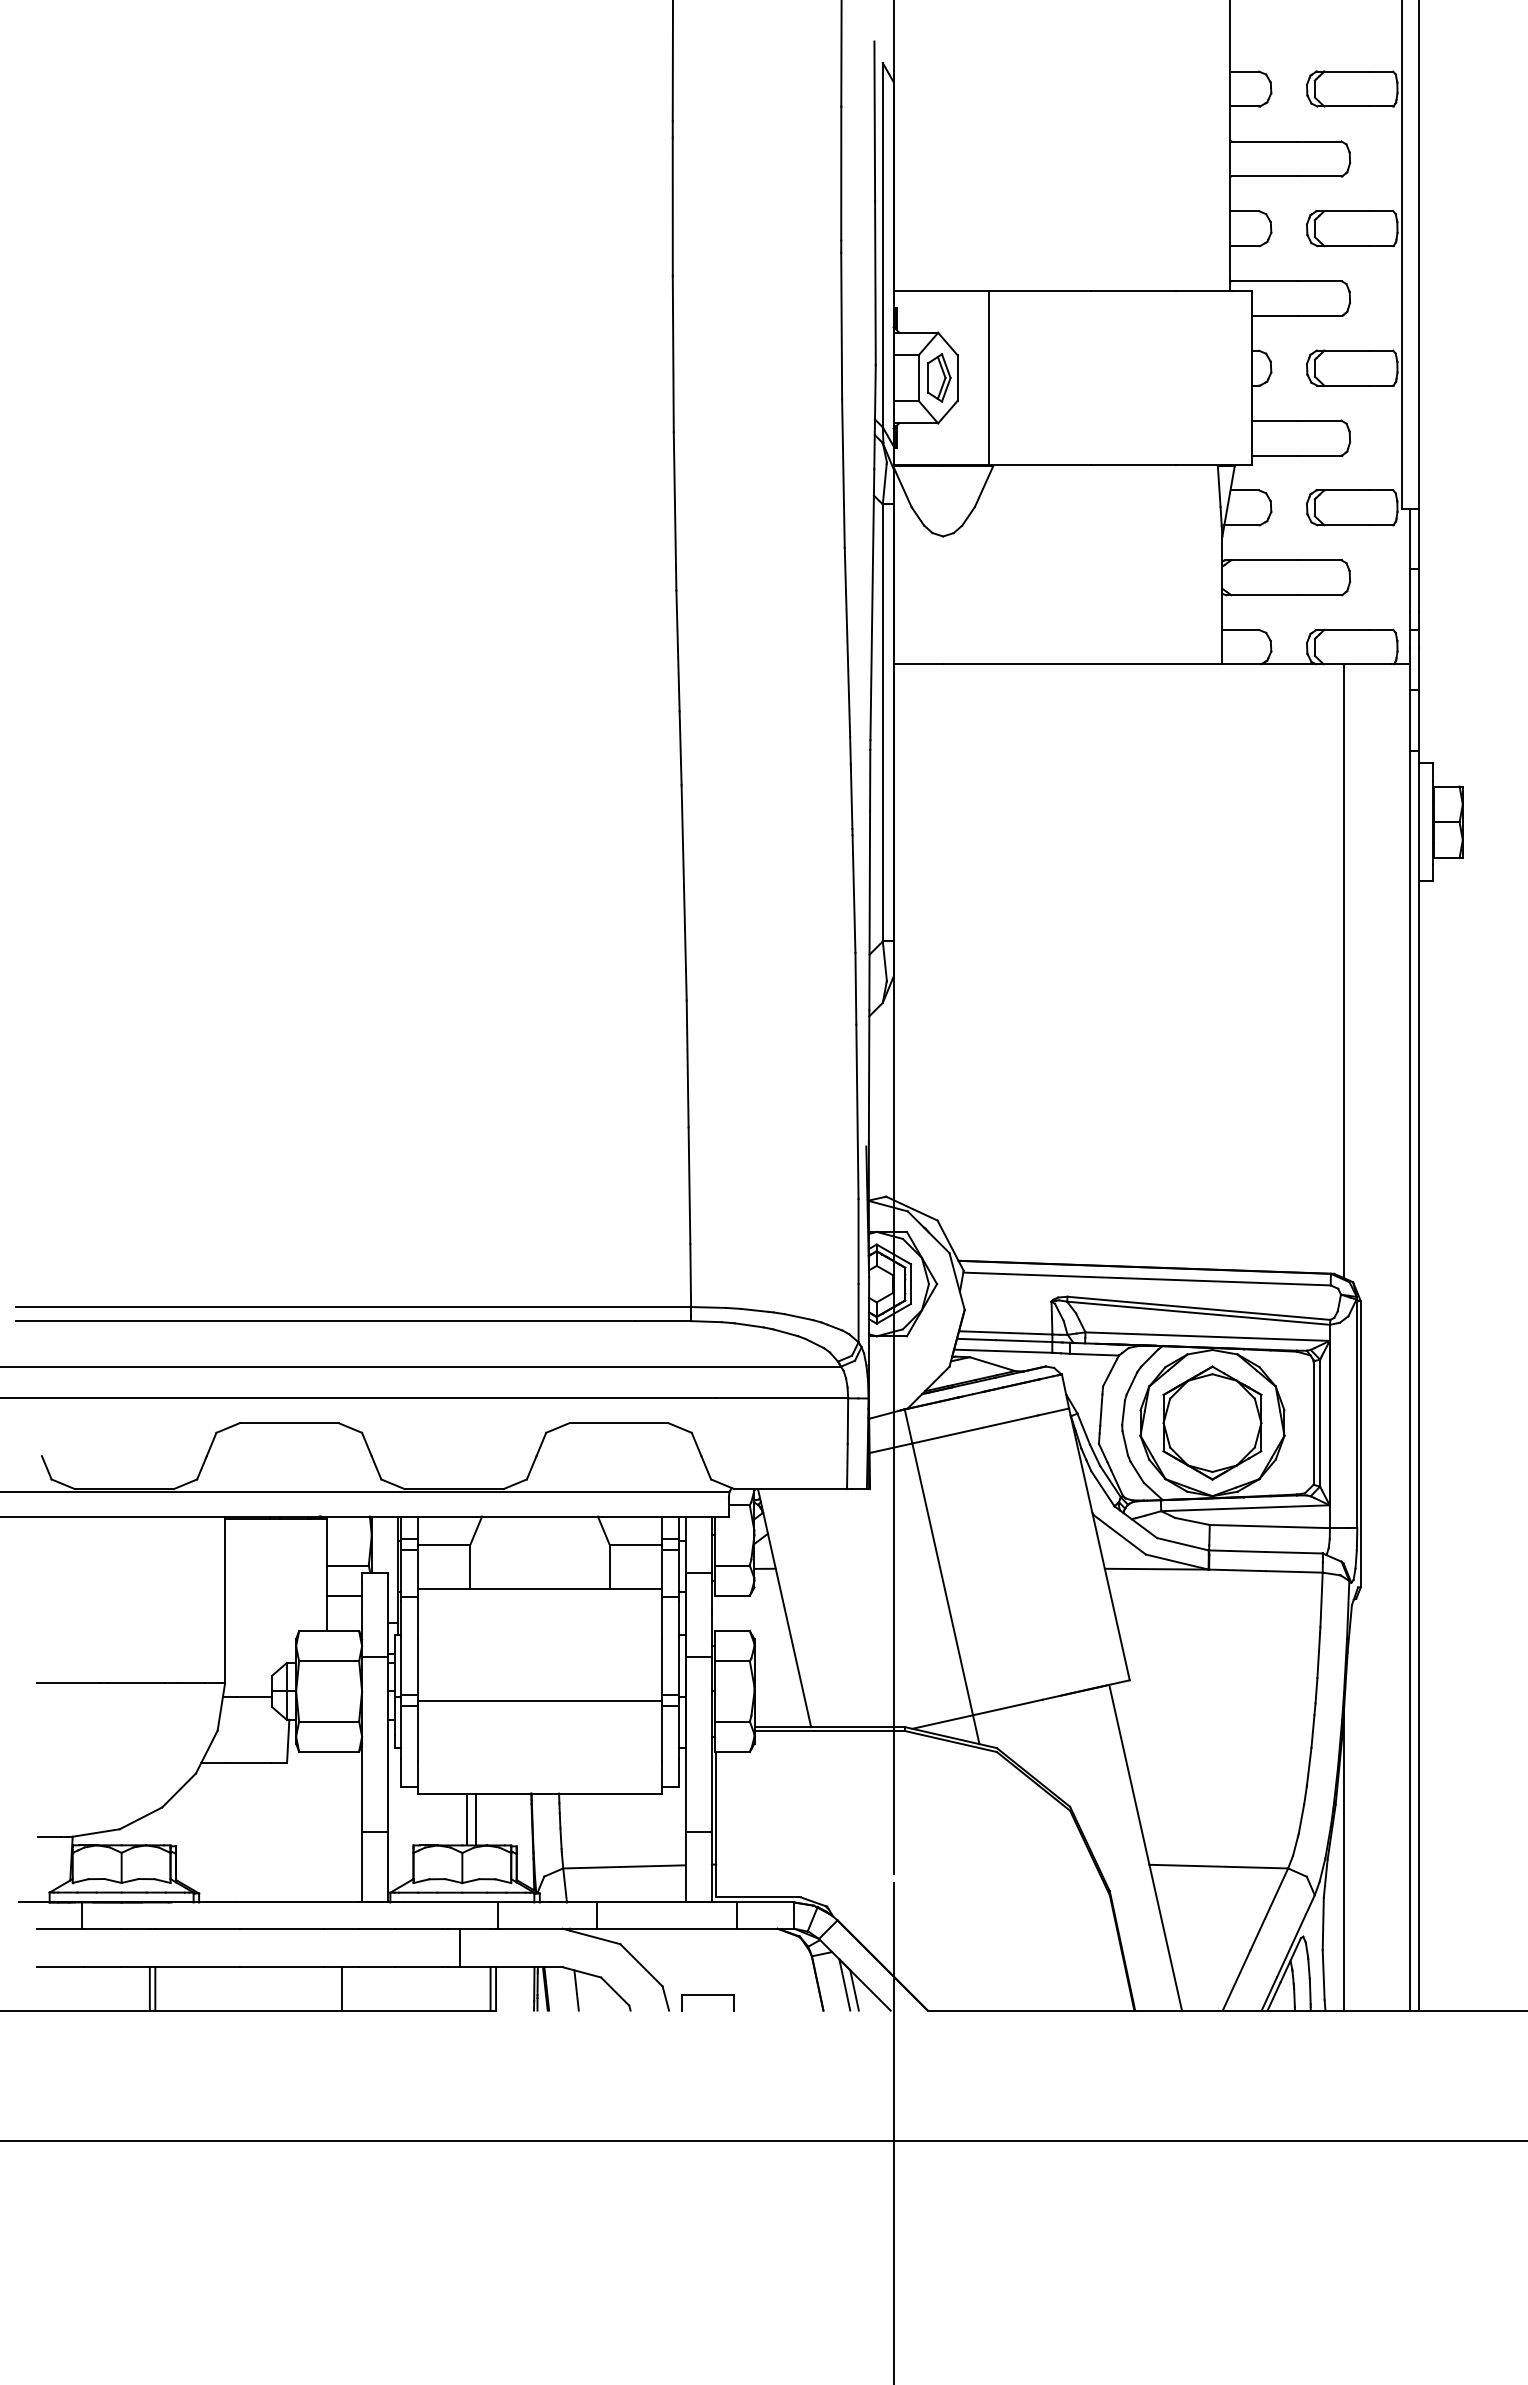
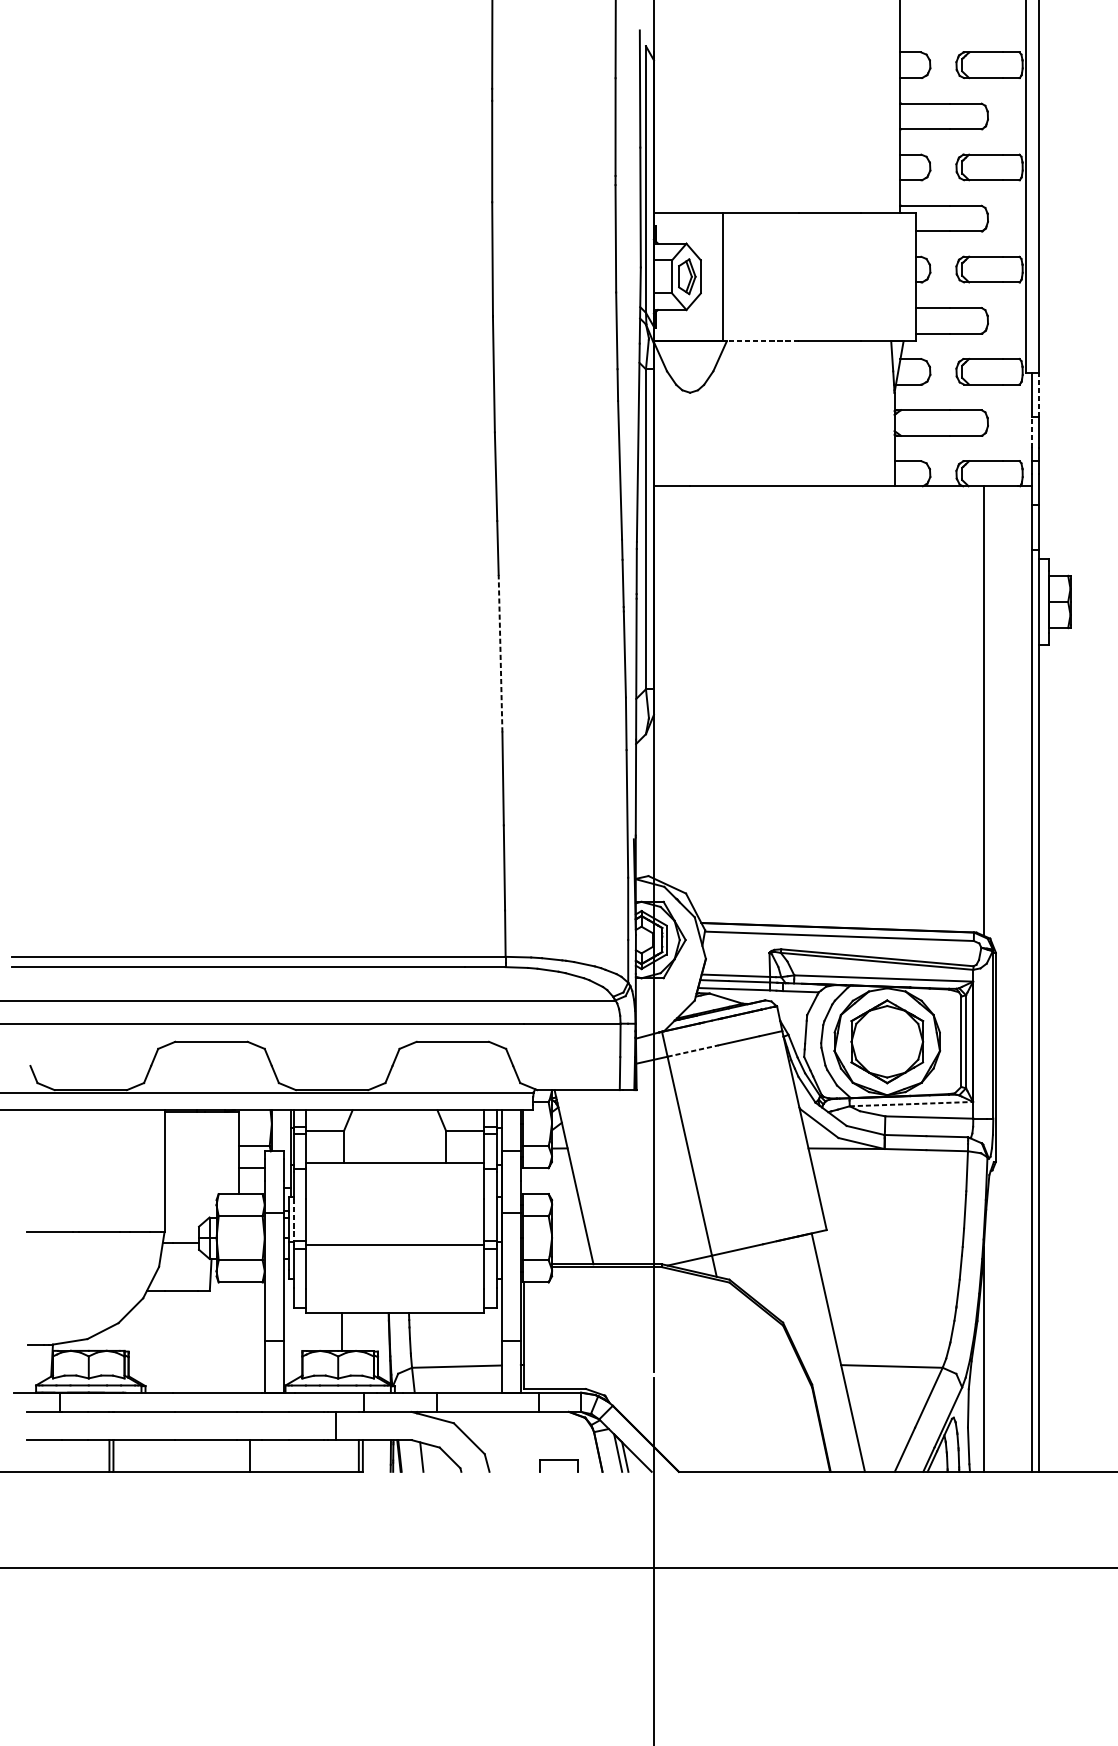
line: (1039, 465) -> (760, 340), solid -> dashed
line: (1419, 538) -> (1038, 394), solid -> dashed
line: (1410, 590) -> (1032, 432), solid -> dashed
line: (684, 892) -> (500, 653), solid -> dashed
line: (947, 1435) -> (693, 1050), solid -> dashed
line: (1245, 1508) -> (911, 1104), solid -> dashed
line: (401, 1666) -> (293, 1219), solid -> dashed
line: (476, 1819) -> (348, 1331), removed
part: (707, 1995) -> (558, 1460), moved

